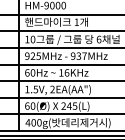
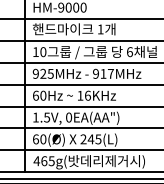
text: (78, 55) -> (103, 73), 937MHz -> 917MHz
text: (52, 89) -> (69, 117), 2EA(AA") -> 0EA(AA")
text: (36, 123) -> (47, 161), 400g( -> 465g(

